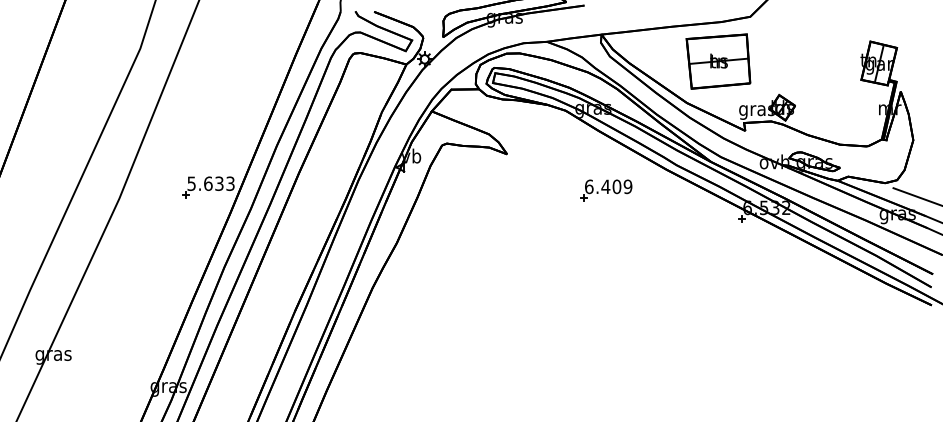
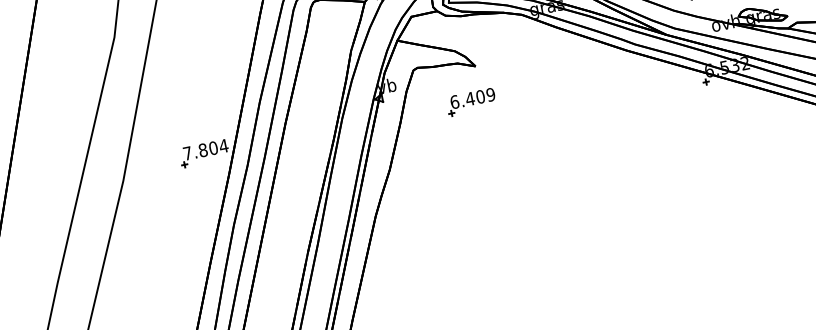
text: (211, 183) -> (206, 149), 5.633 -> 7.804
part: (606, 190) -> (471, 102), moved

